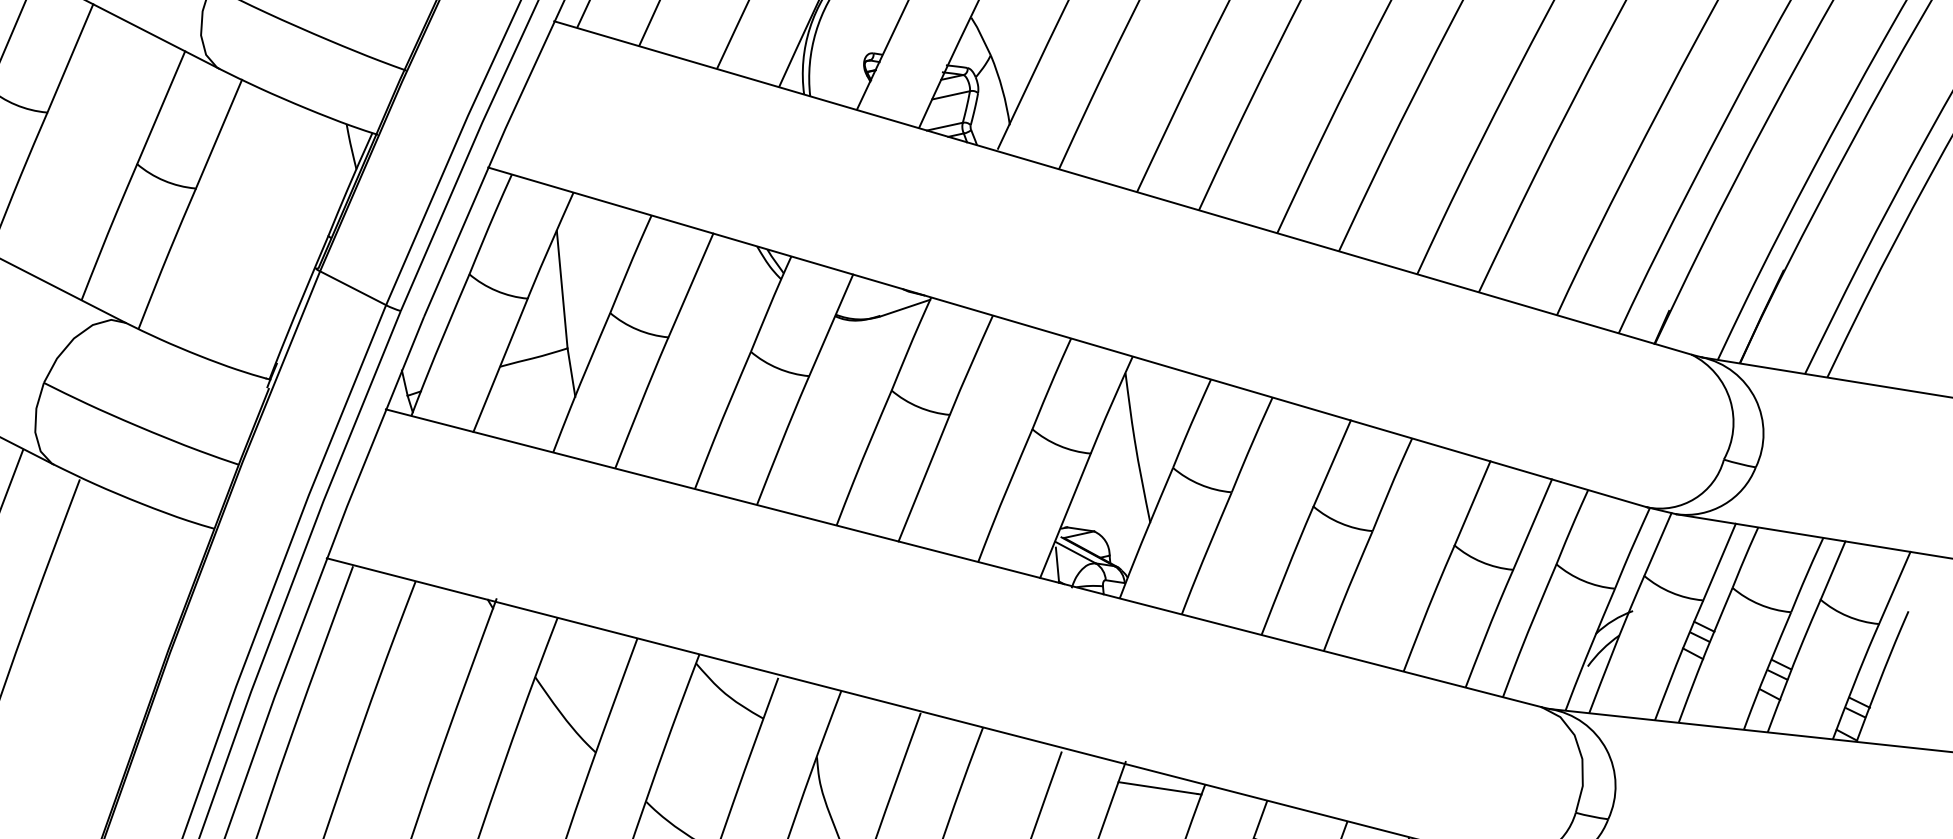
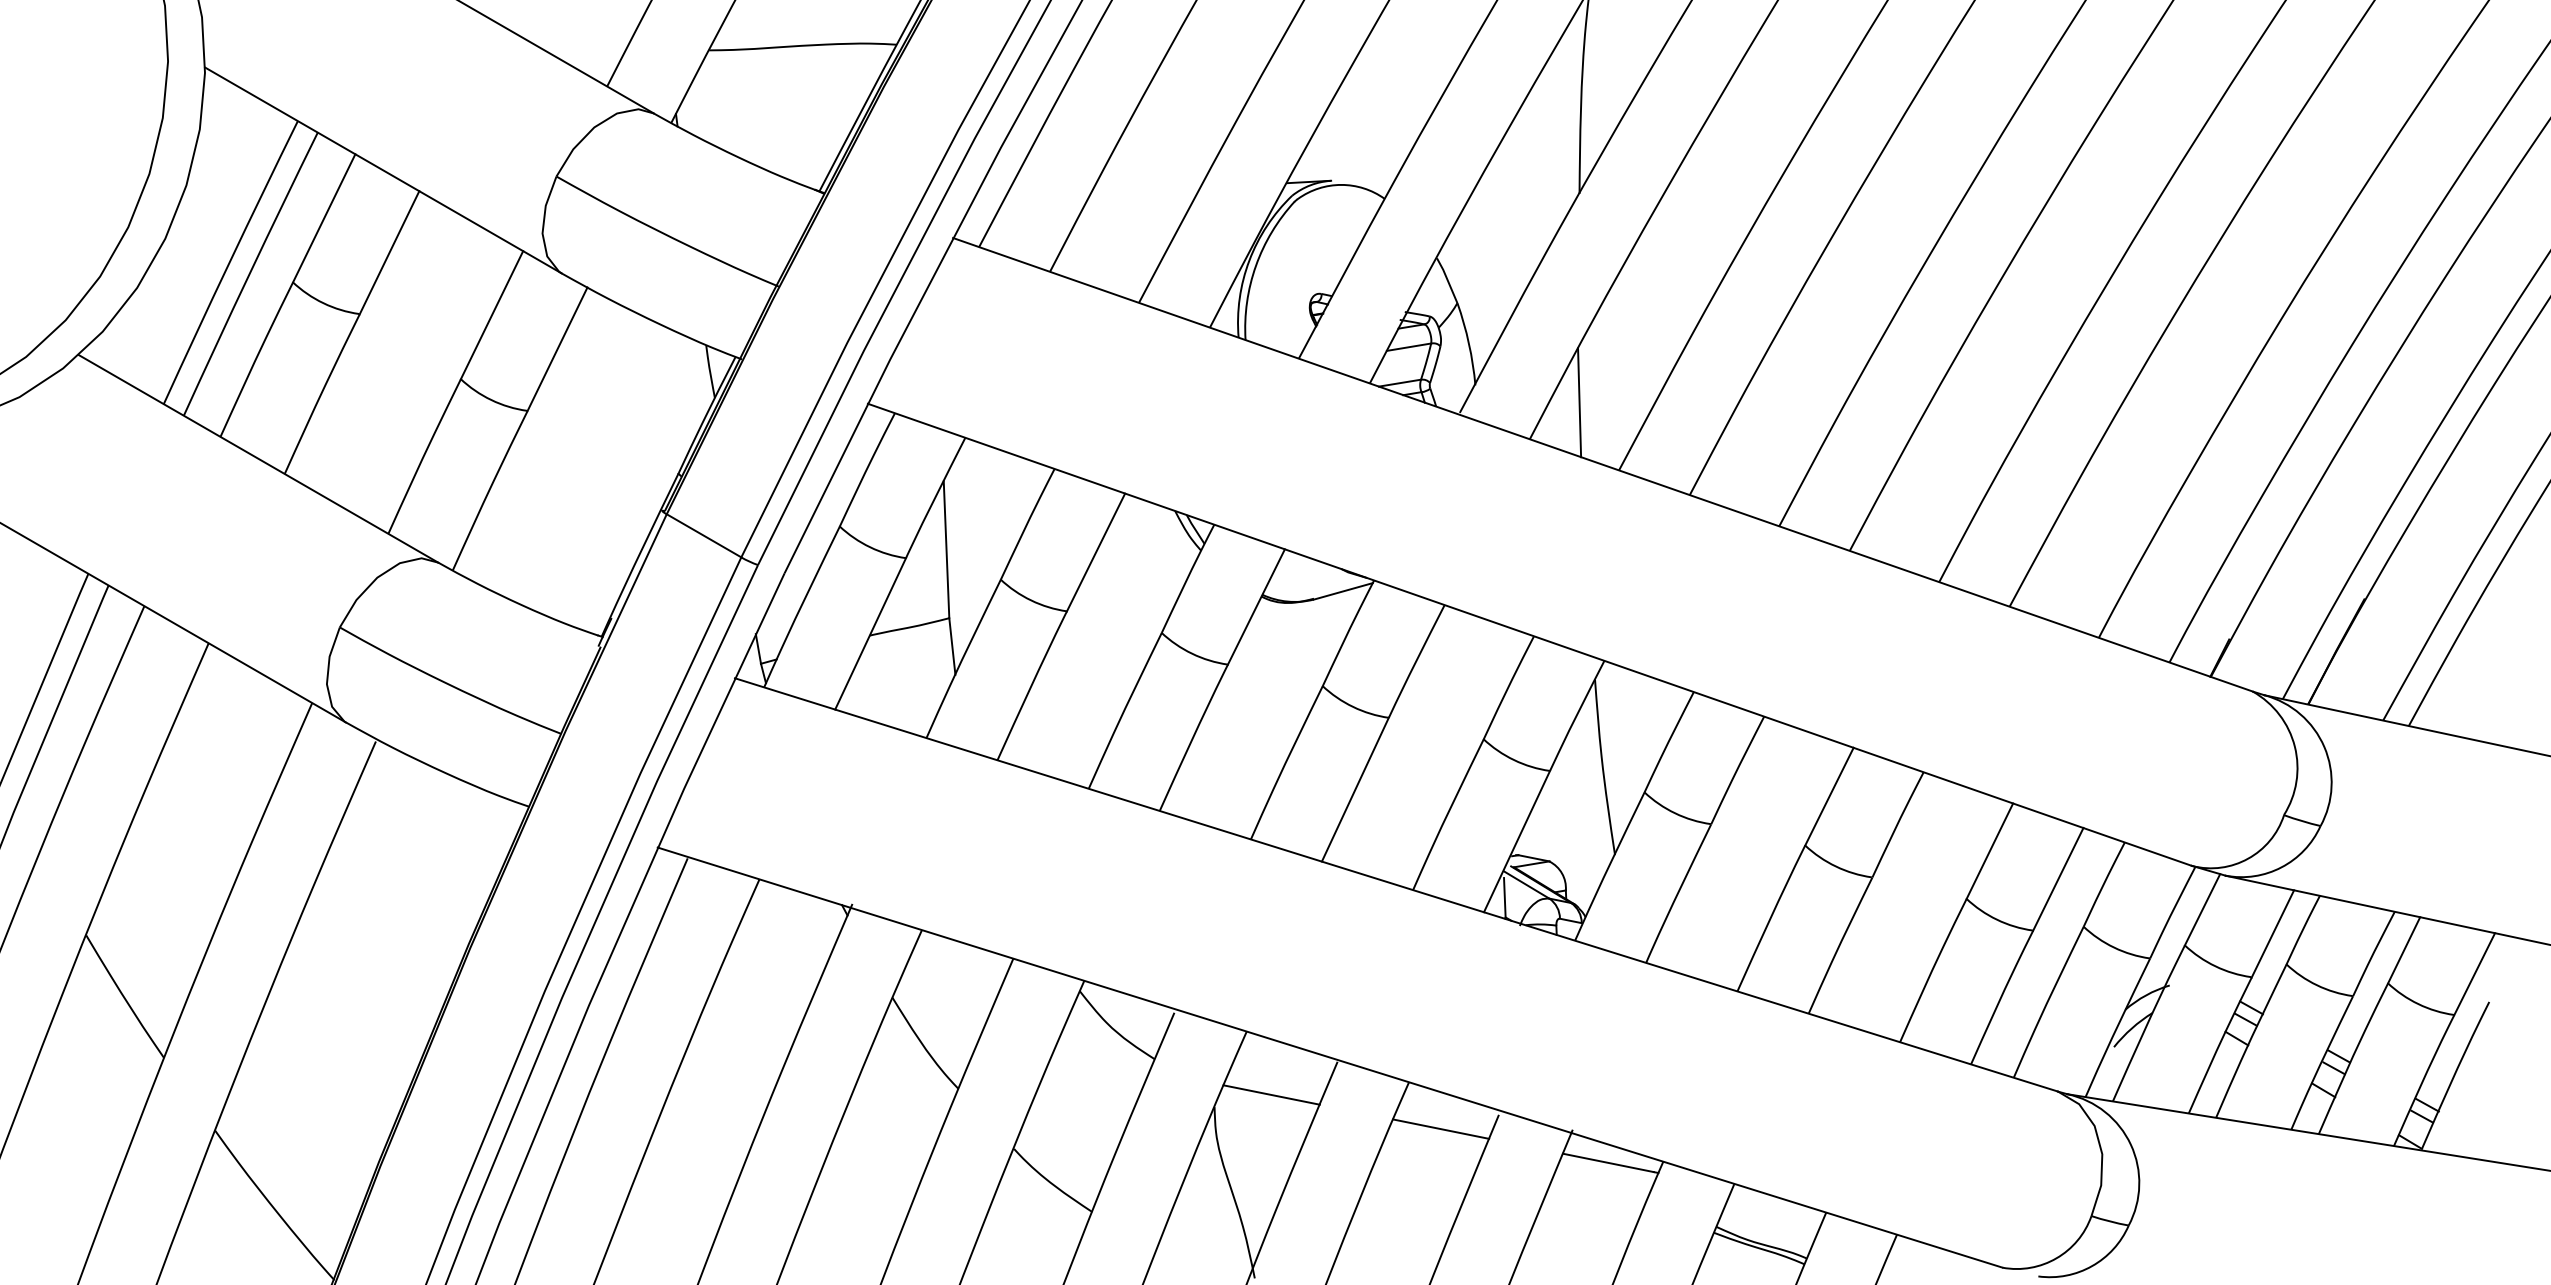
line: (1100, 135) -> (1579, 402), added
line: (865, 743) -> (1271, 1094), added
line: (1013, 765) -> (1441, 1128), added

